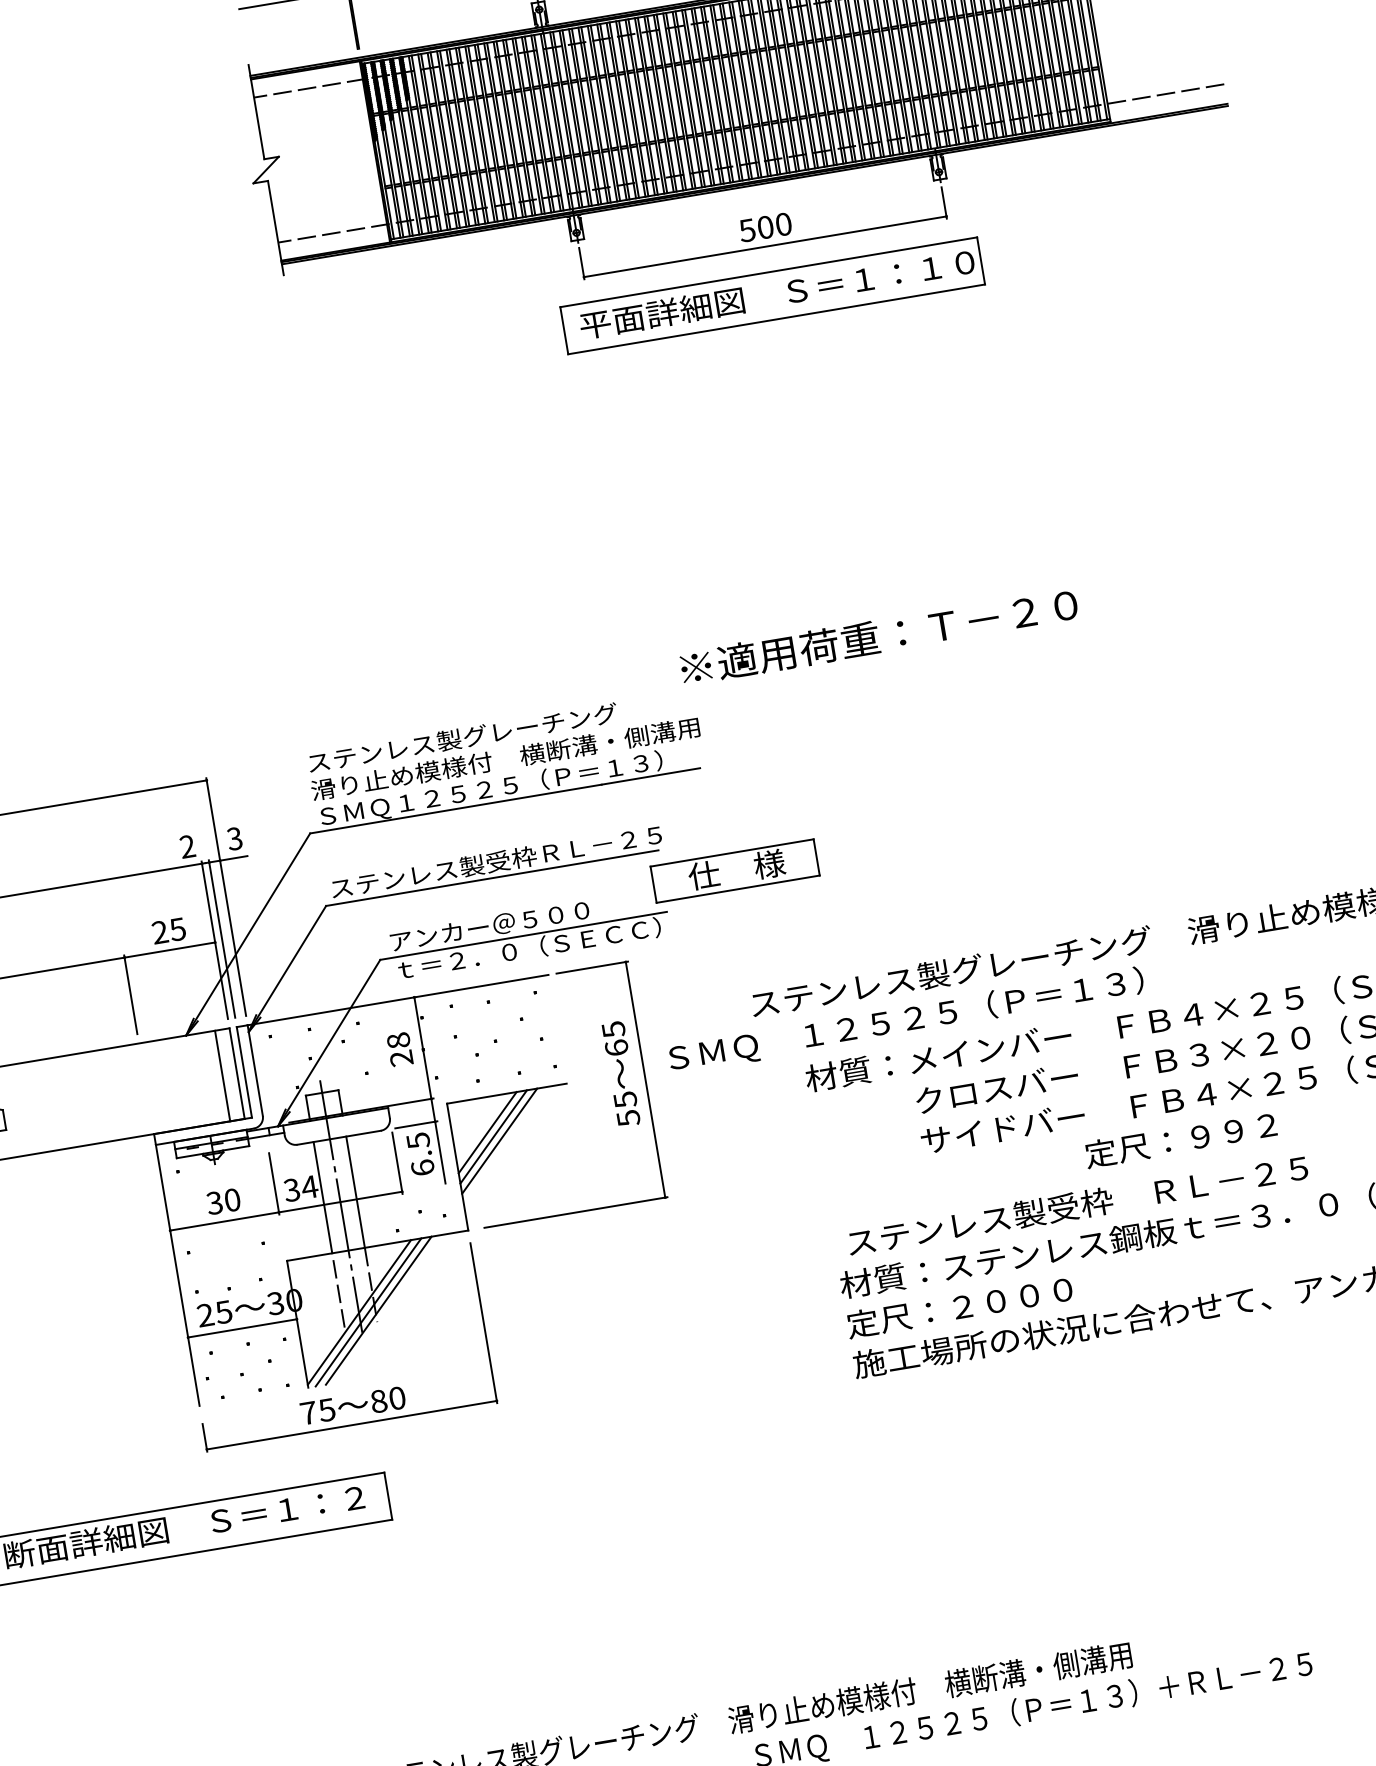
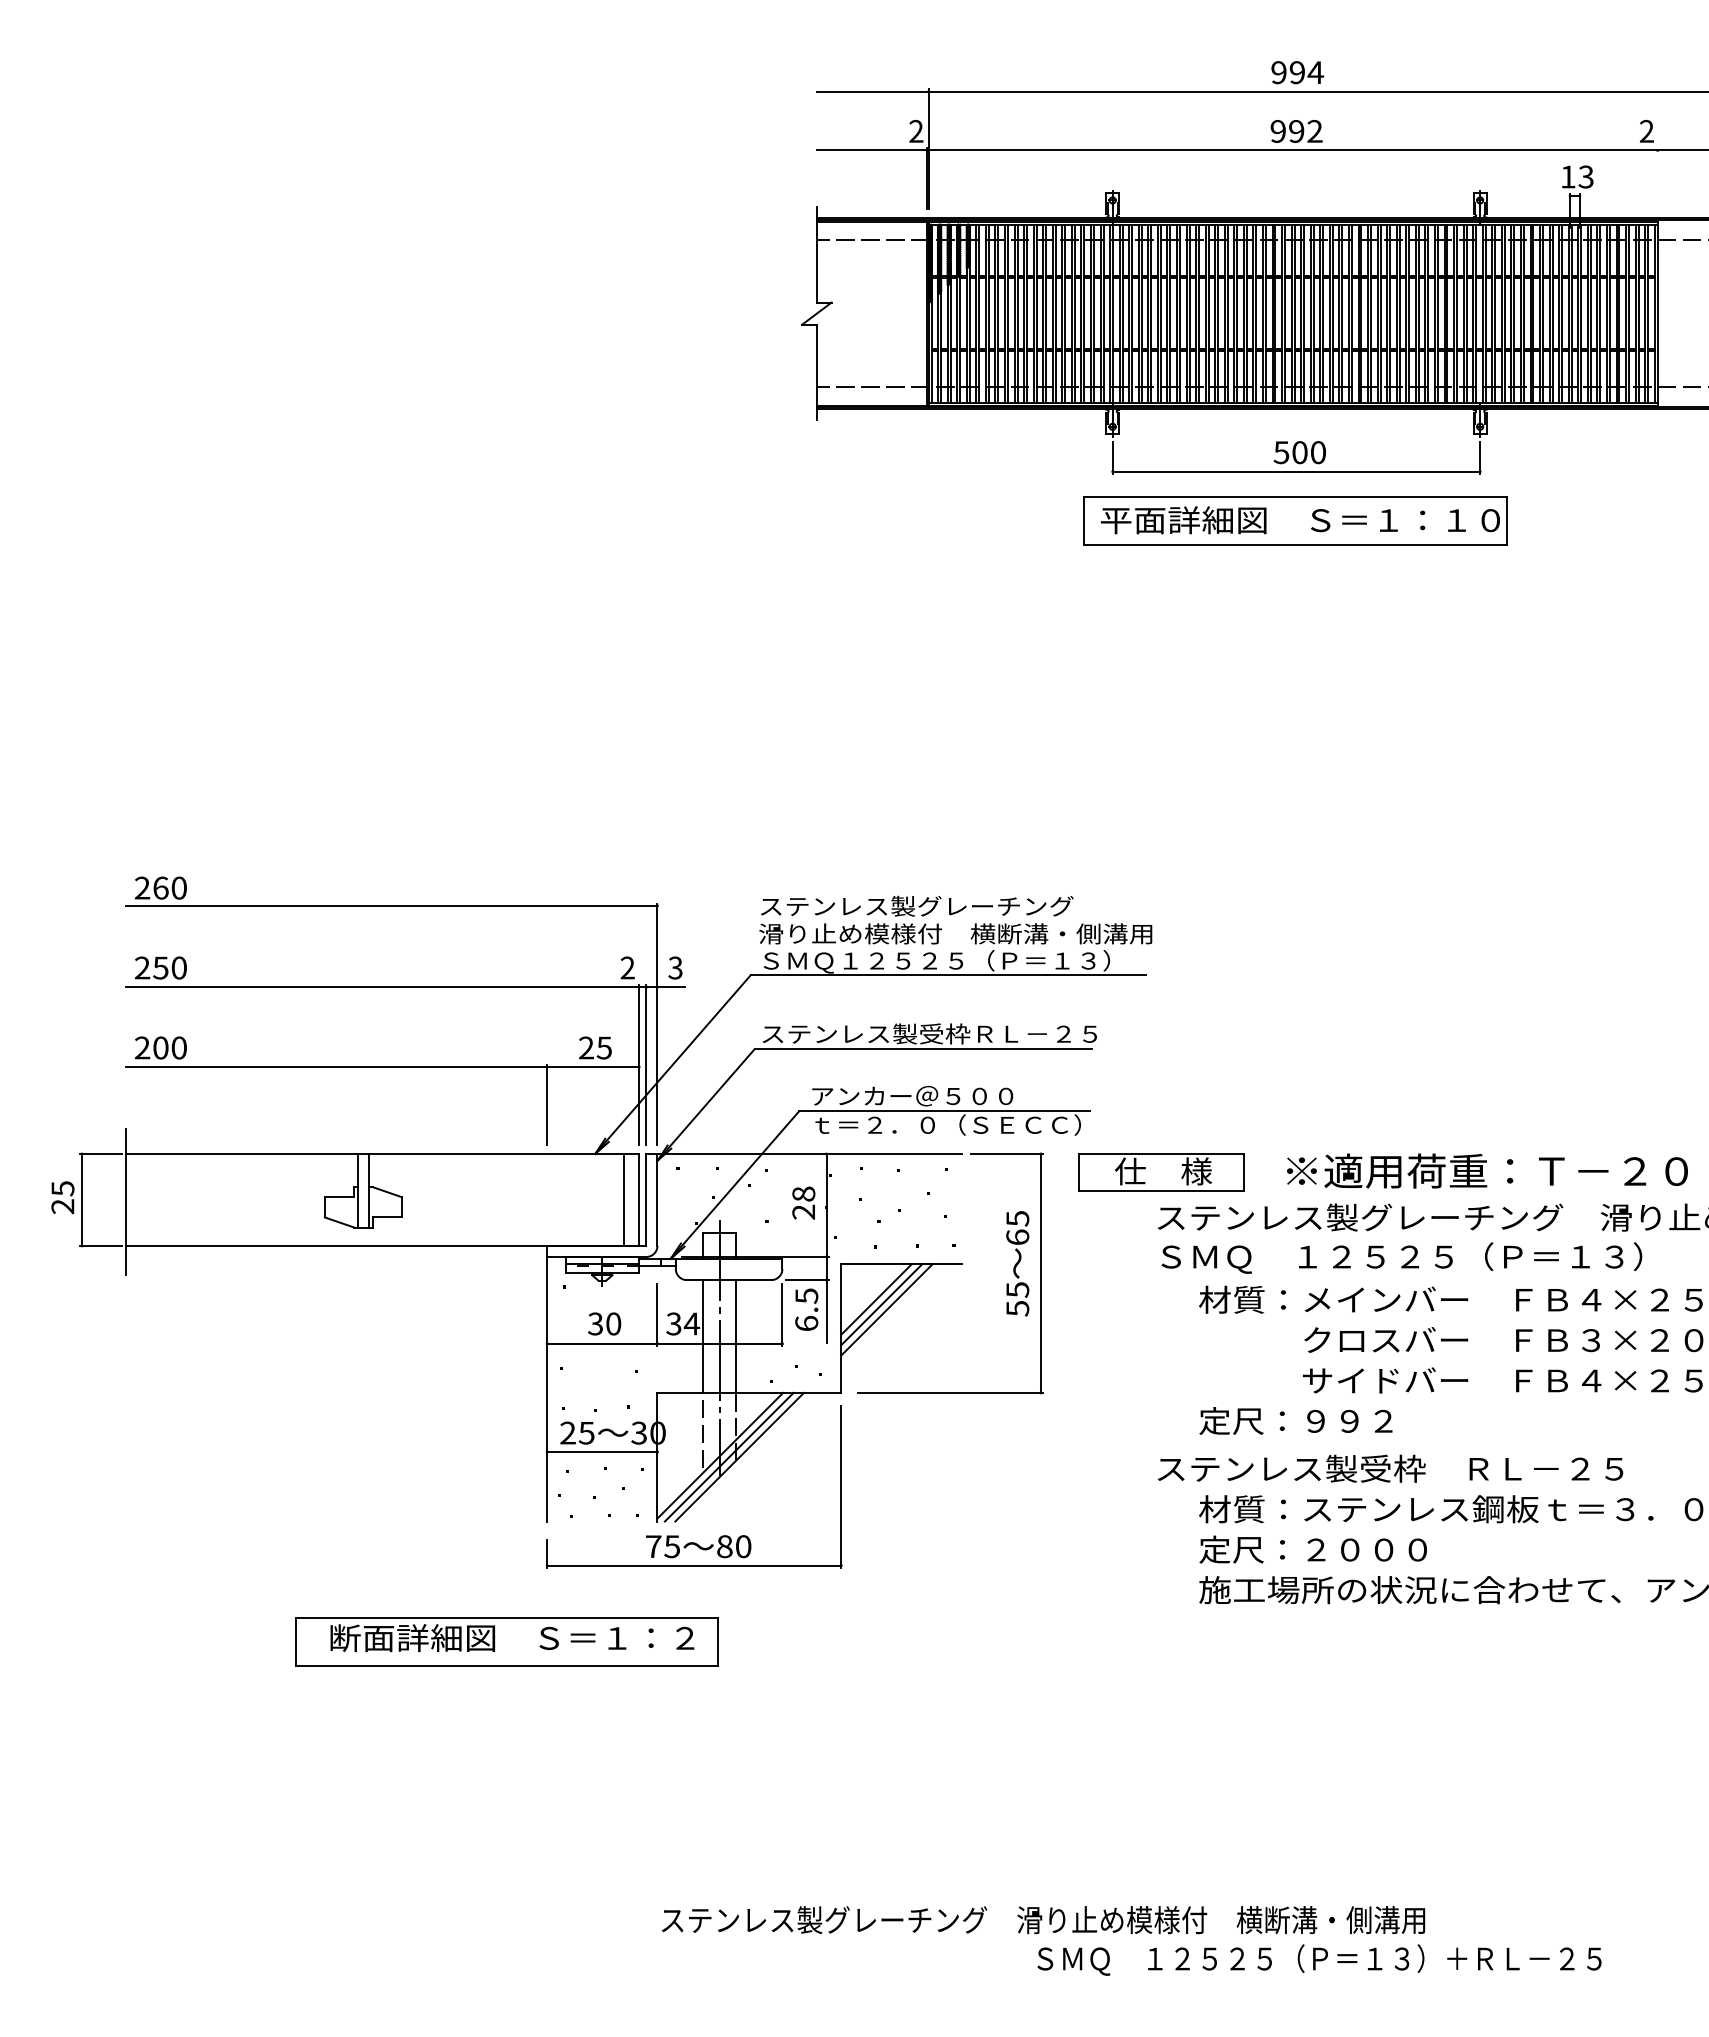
text: (879, 636) -> (1487, 1170), moved
part: (734, 871) -> (1161, 1172), moved
text: (905, 1020) -> (1401, 1257), moved
text: (1180, 1139) -> (1295, 1420), moved
text: (1077, 1205) -> (1390, 1468), moved

